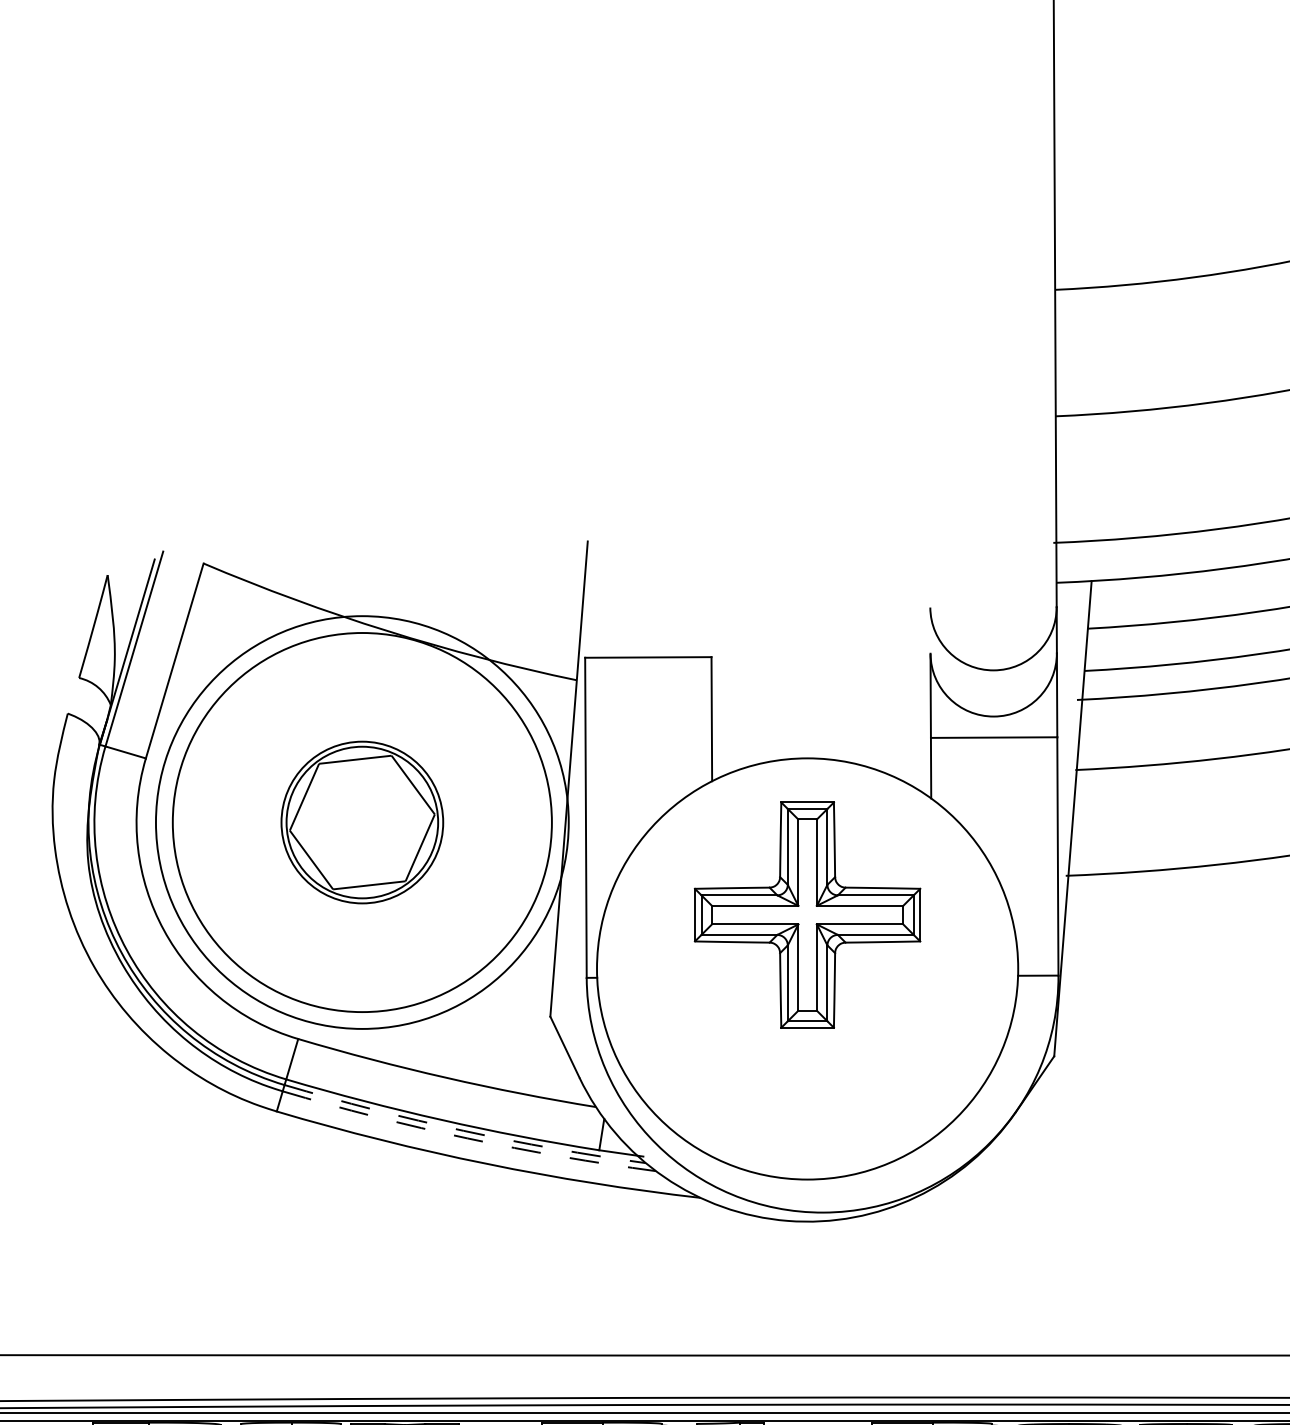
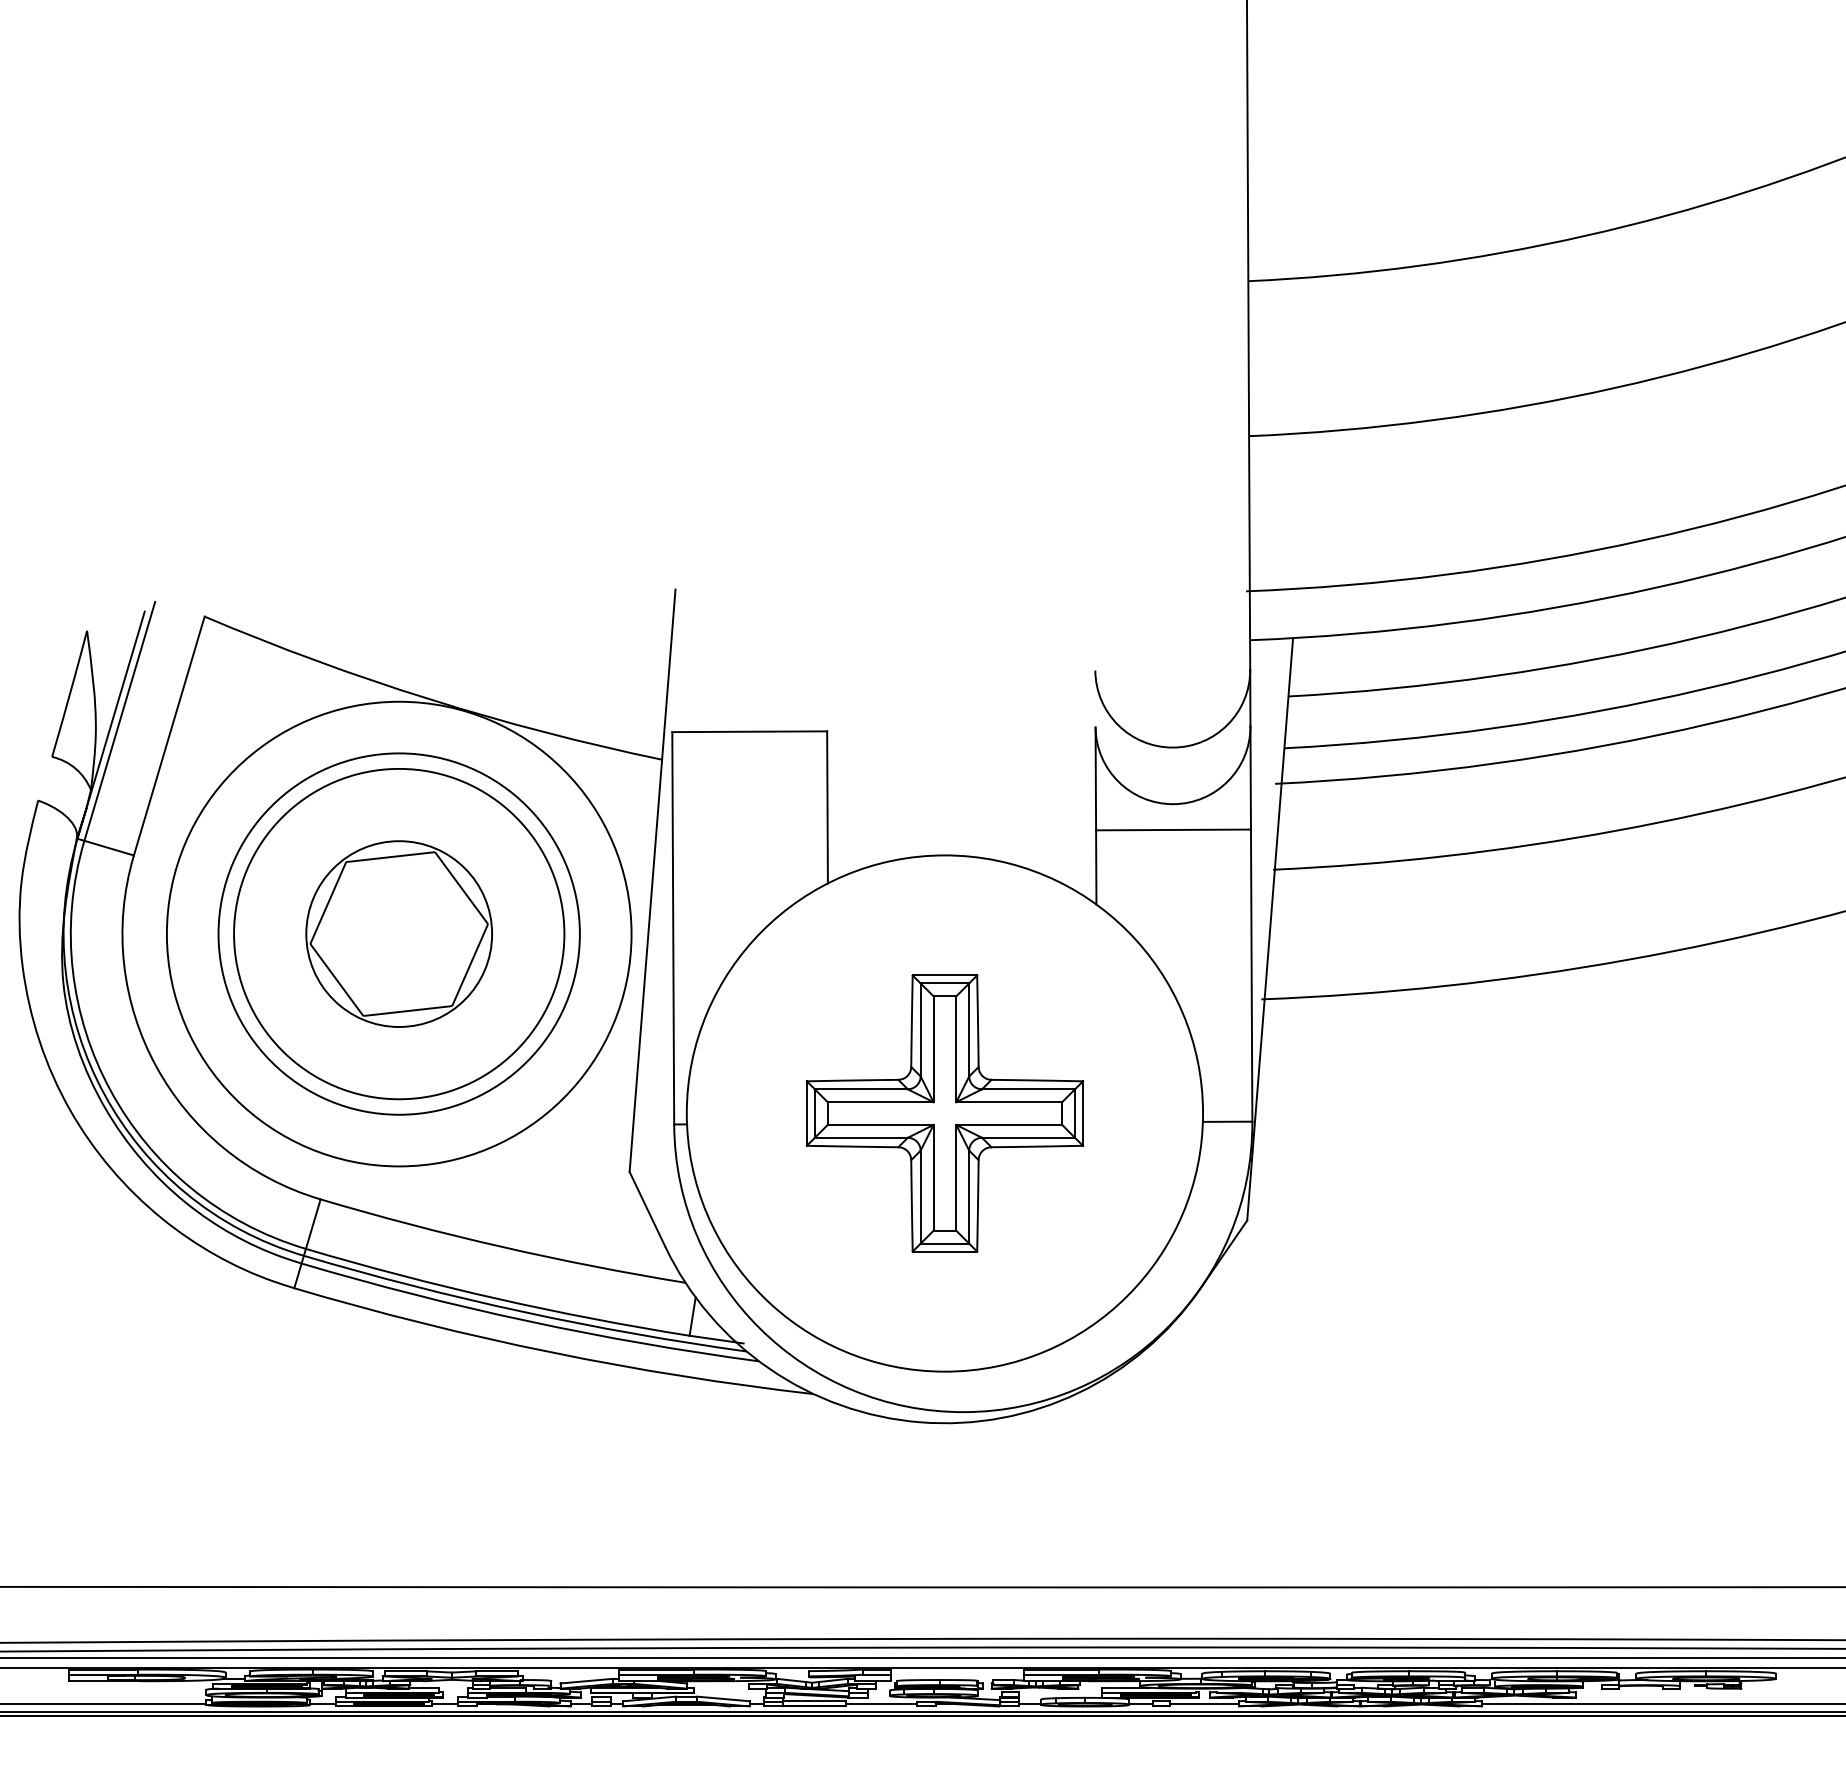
circle: (361, 822) -> (398, 933), size x0.71
circle: (362, 822) -> (399, 933), size x1.67
part: (807, 915) -> (944, 1113), moved
arc: (463, 1130) -> (523, 1311), dashed -> solid
arc: (467, 1138) -> (528, 1321), dashed -> solid

